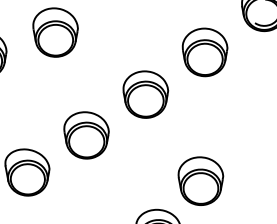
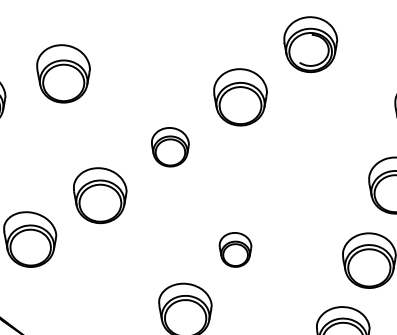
part: (145, 93) -> (170, 146), size x0.7
part: (200, 180) -> (235, 249), size x0.6

